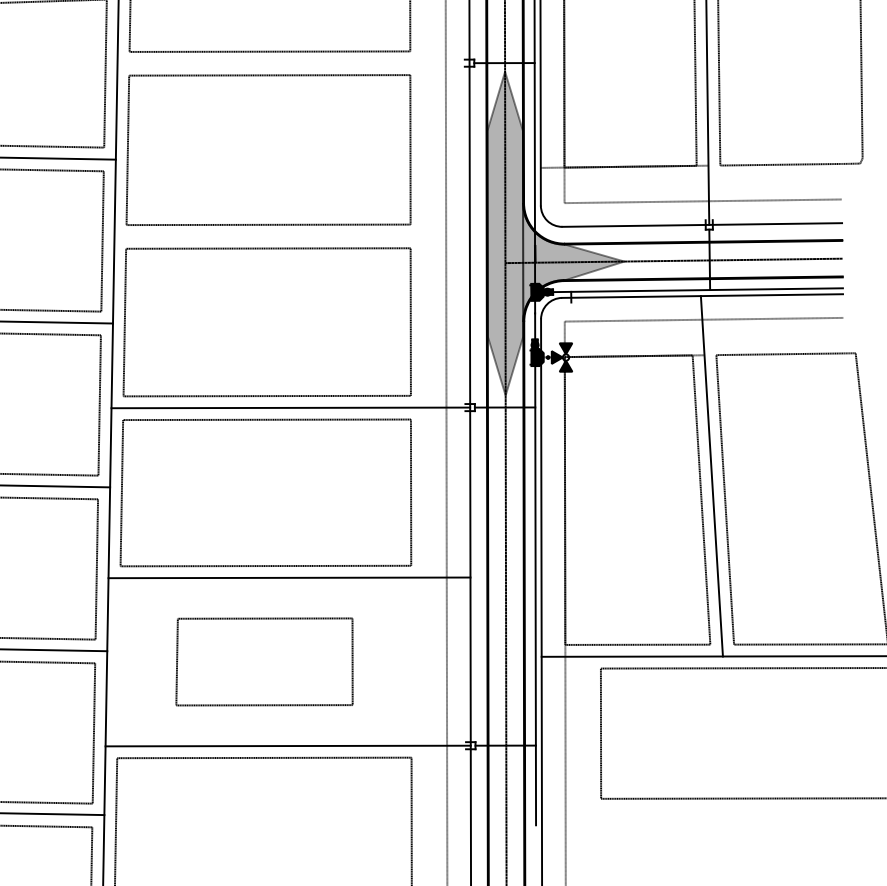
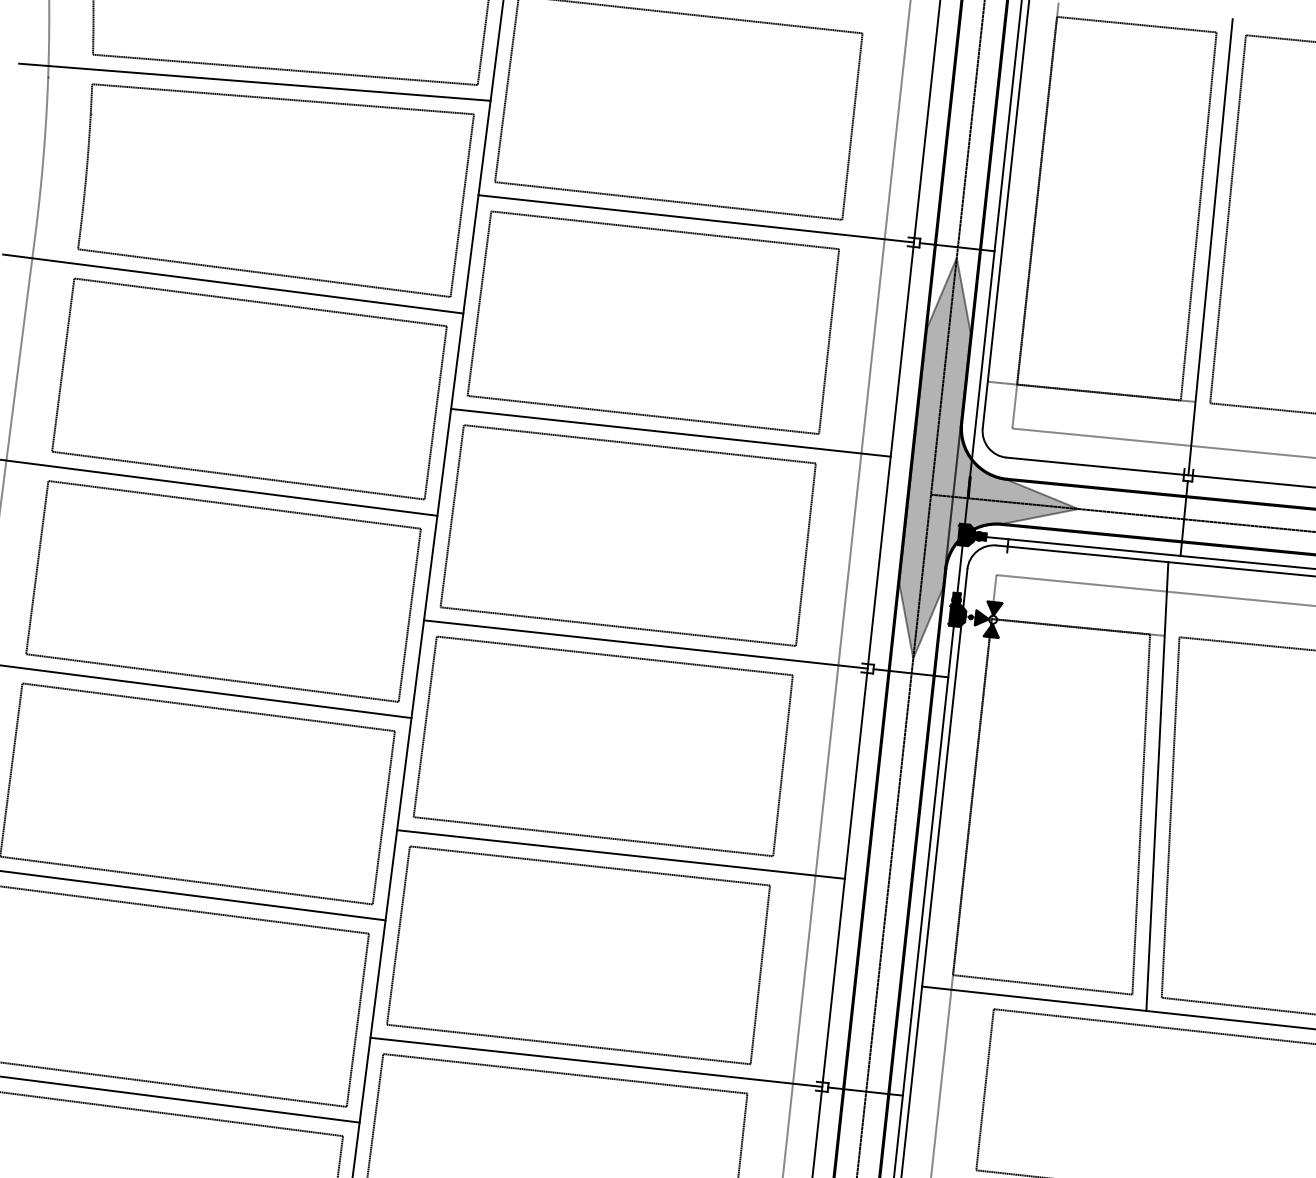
line: (292, 63) -> (695, 218), added
line: (291, 236) -> (670, 432), added
part: (264, 661) -> (578, 954), size x1.67

